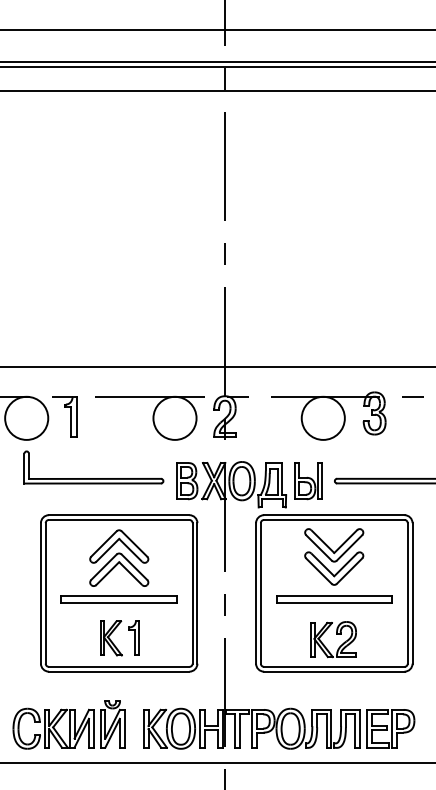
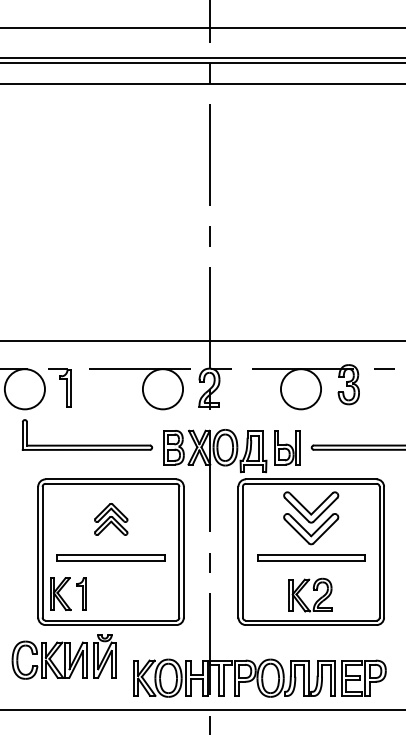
part: (119, 558) -> (111, 519), size x0.6
part: (114, 643) -> (63, 598), moved
part: (68, 724) -> (63, 656), moved

